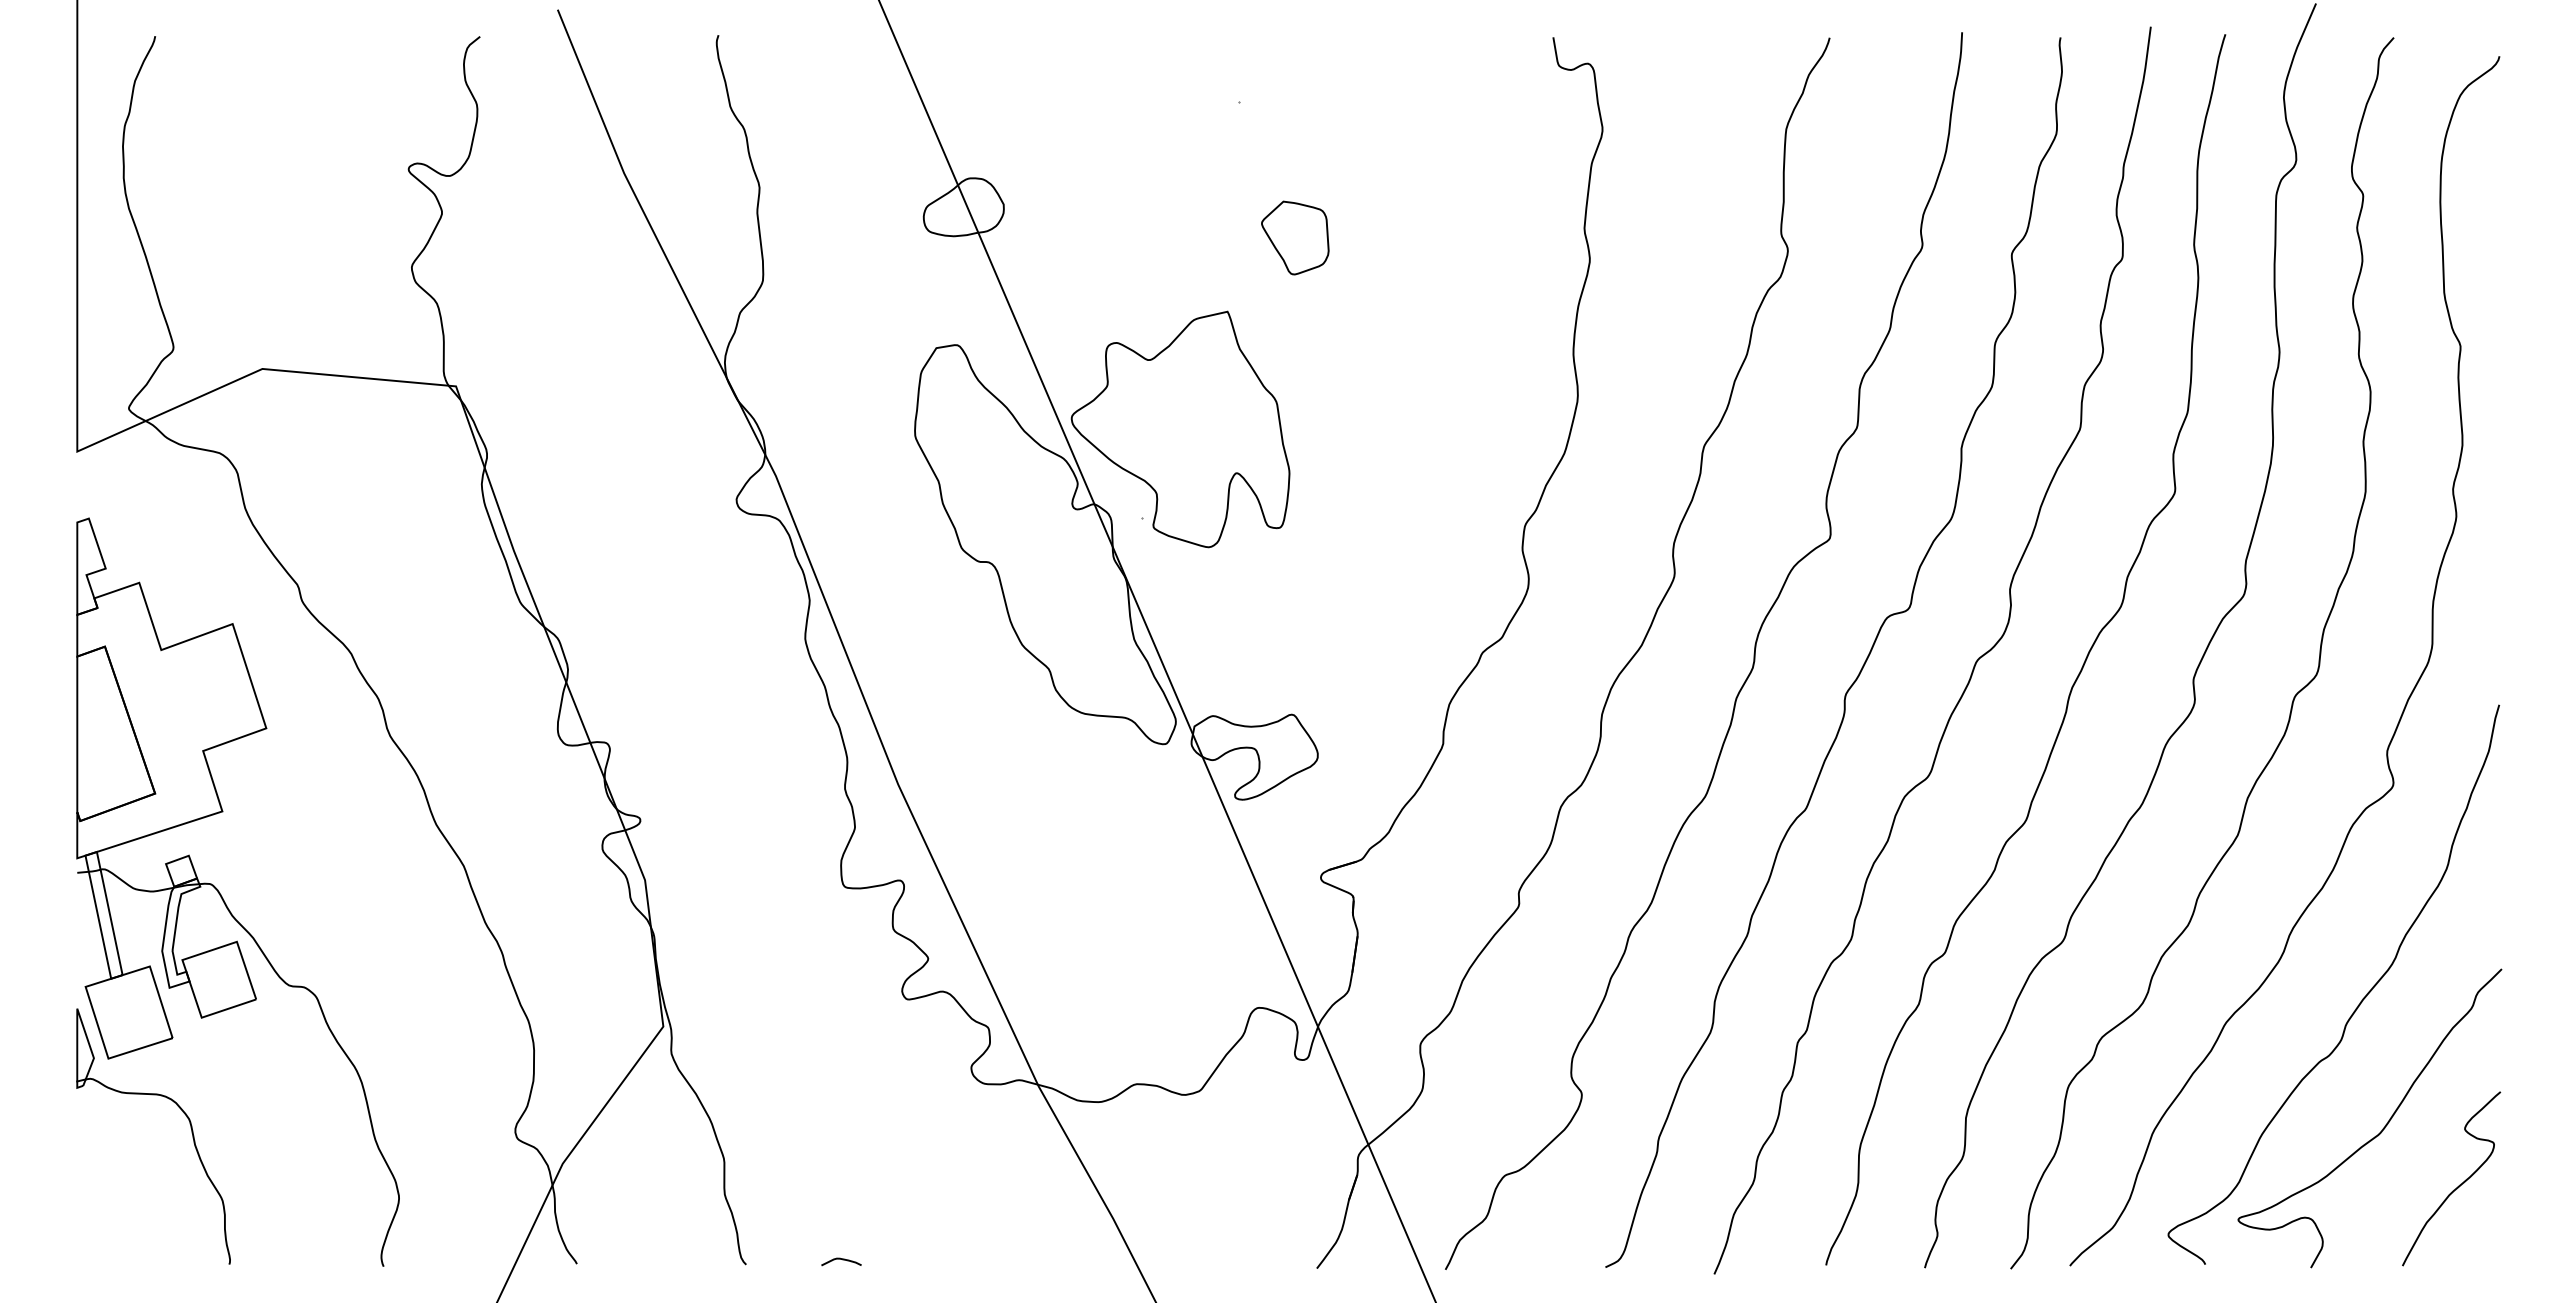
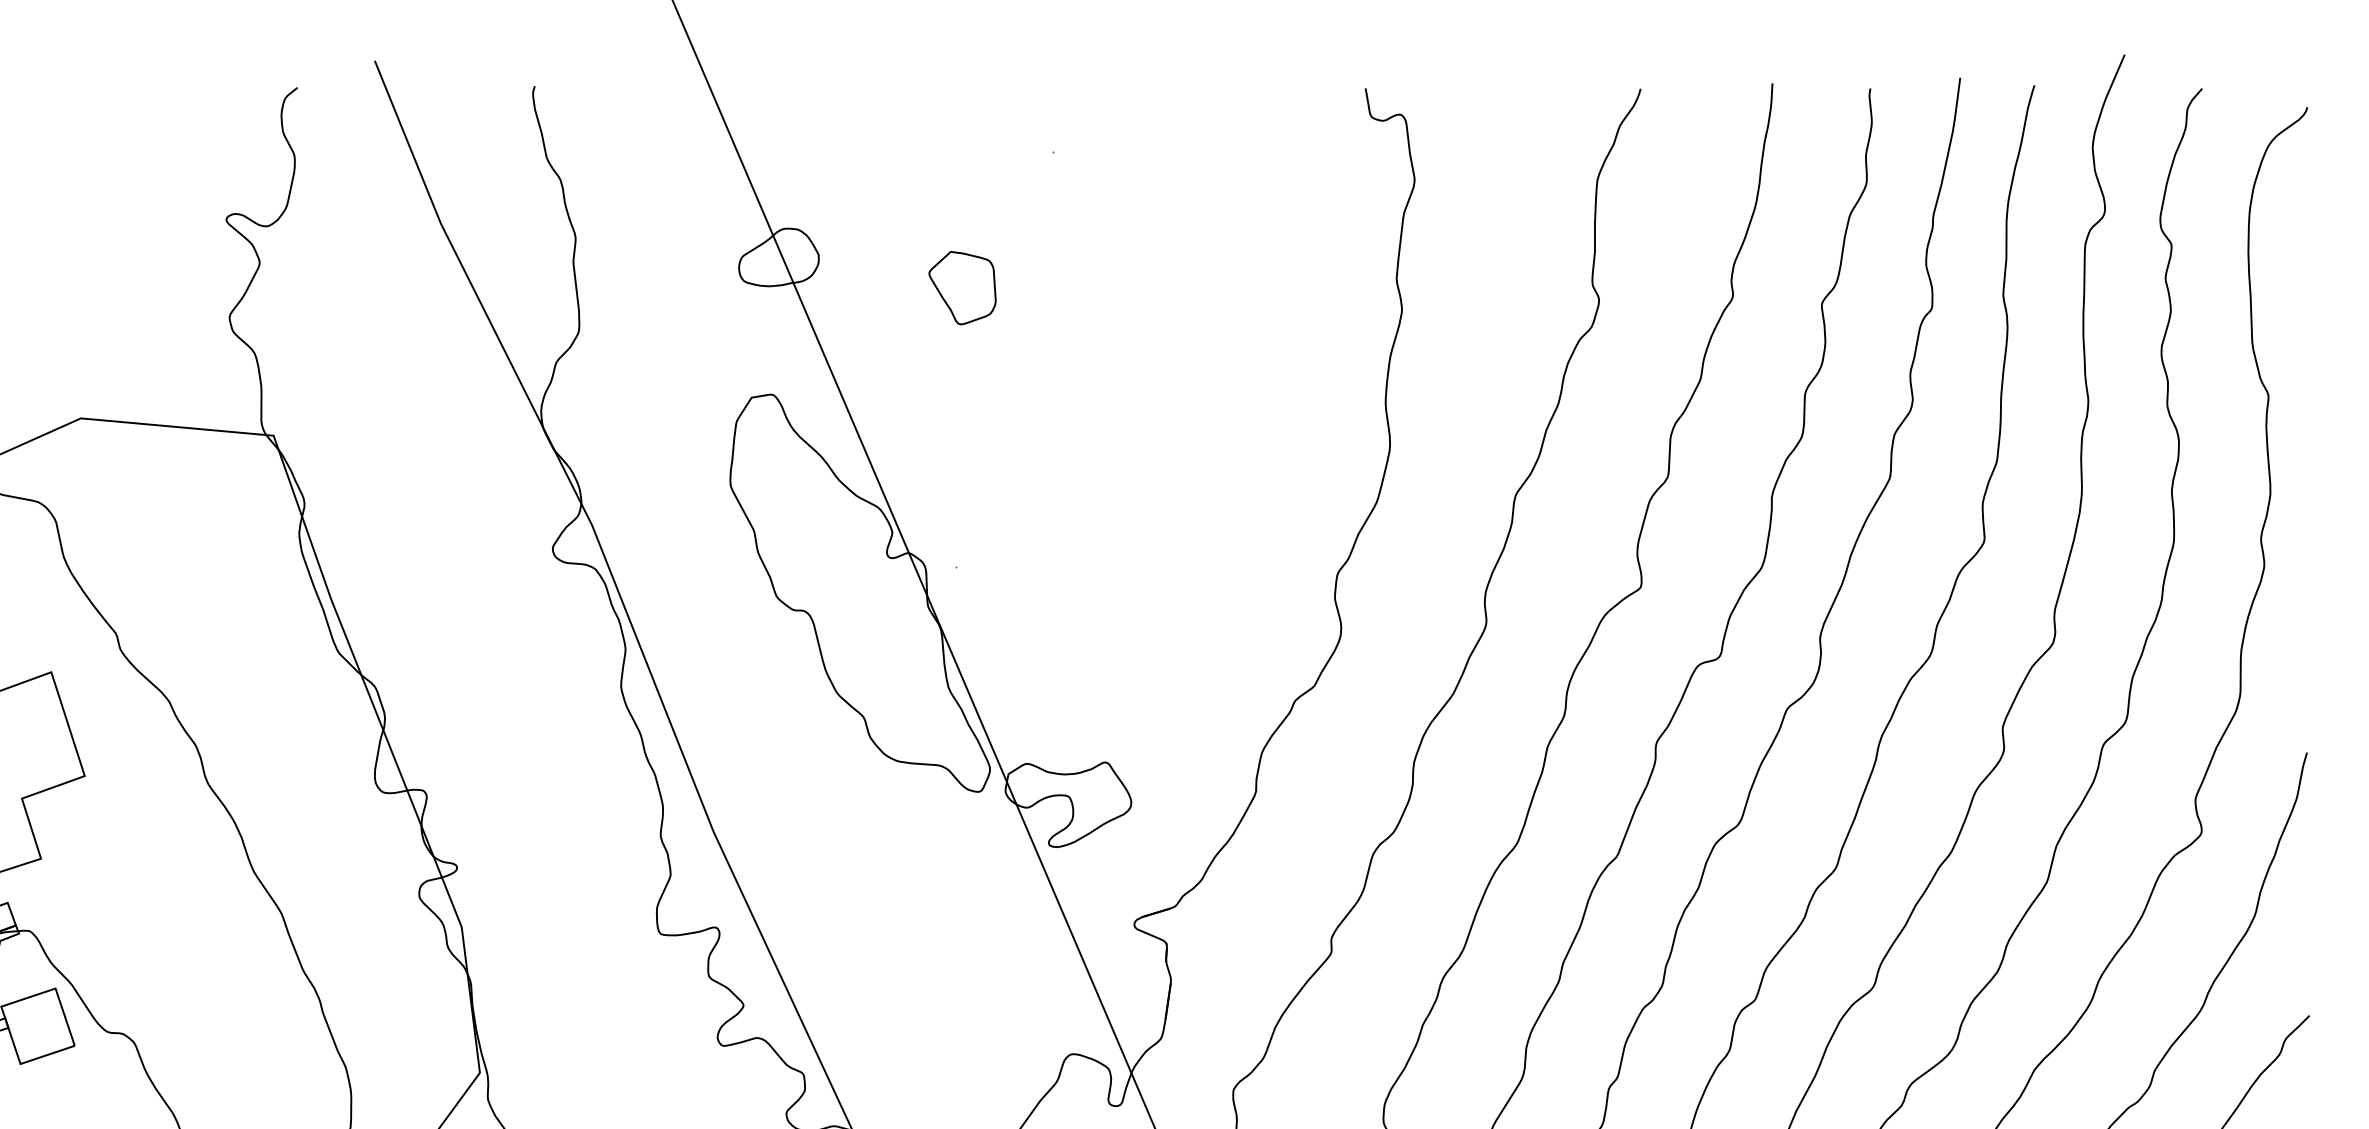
part: (1295, 237) -> (962, 287), moved
part: (1180, 429) -> (994, 478), removed

